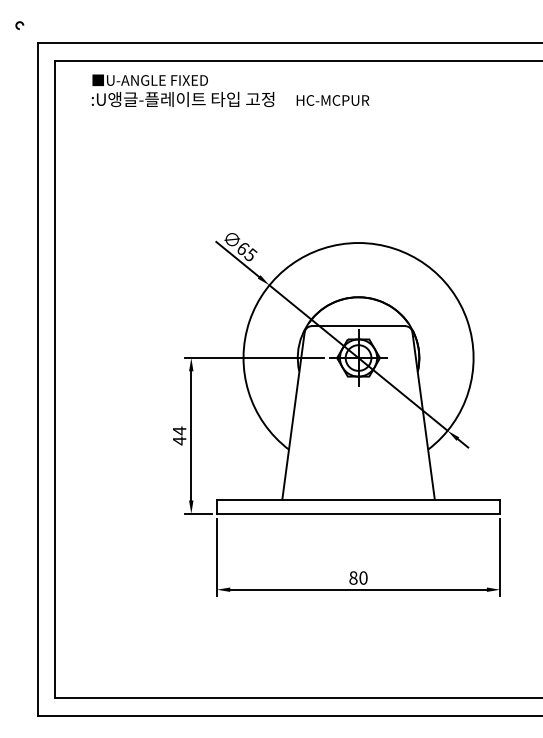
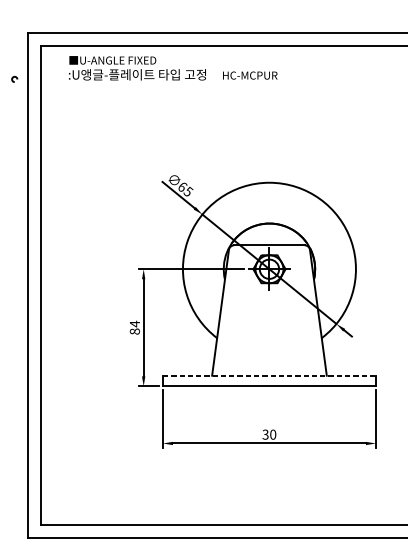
arc: (19, 23) -> (14, 77), moved
text: (179, 440) -> (134, 331), 44 -> 84
line: (358, 499) -> (269, 375), solid -> dashed
text: (353, 577) -> (265, 434), 80 -> 30

